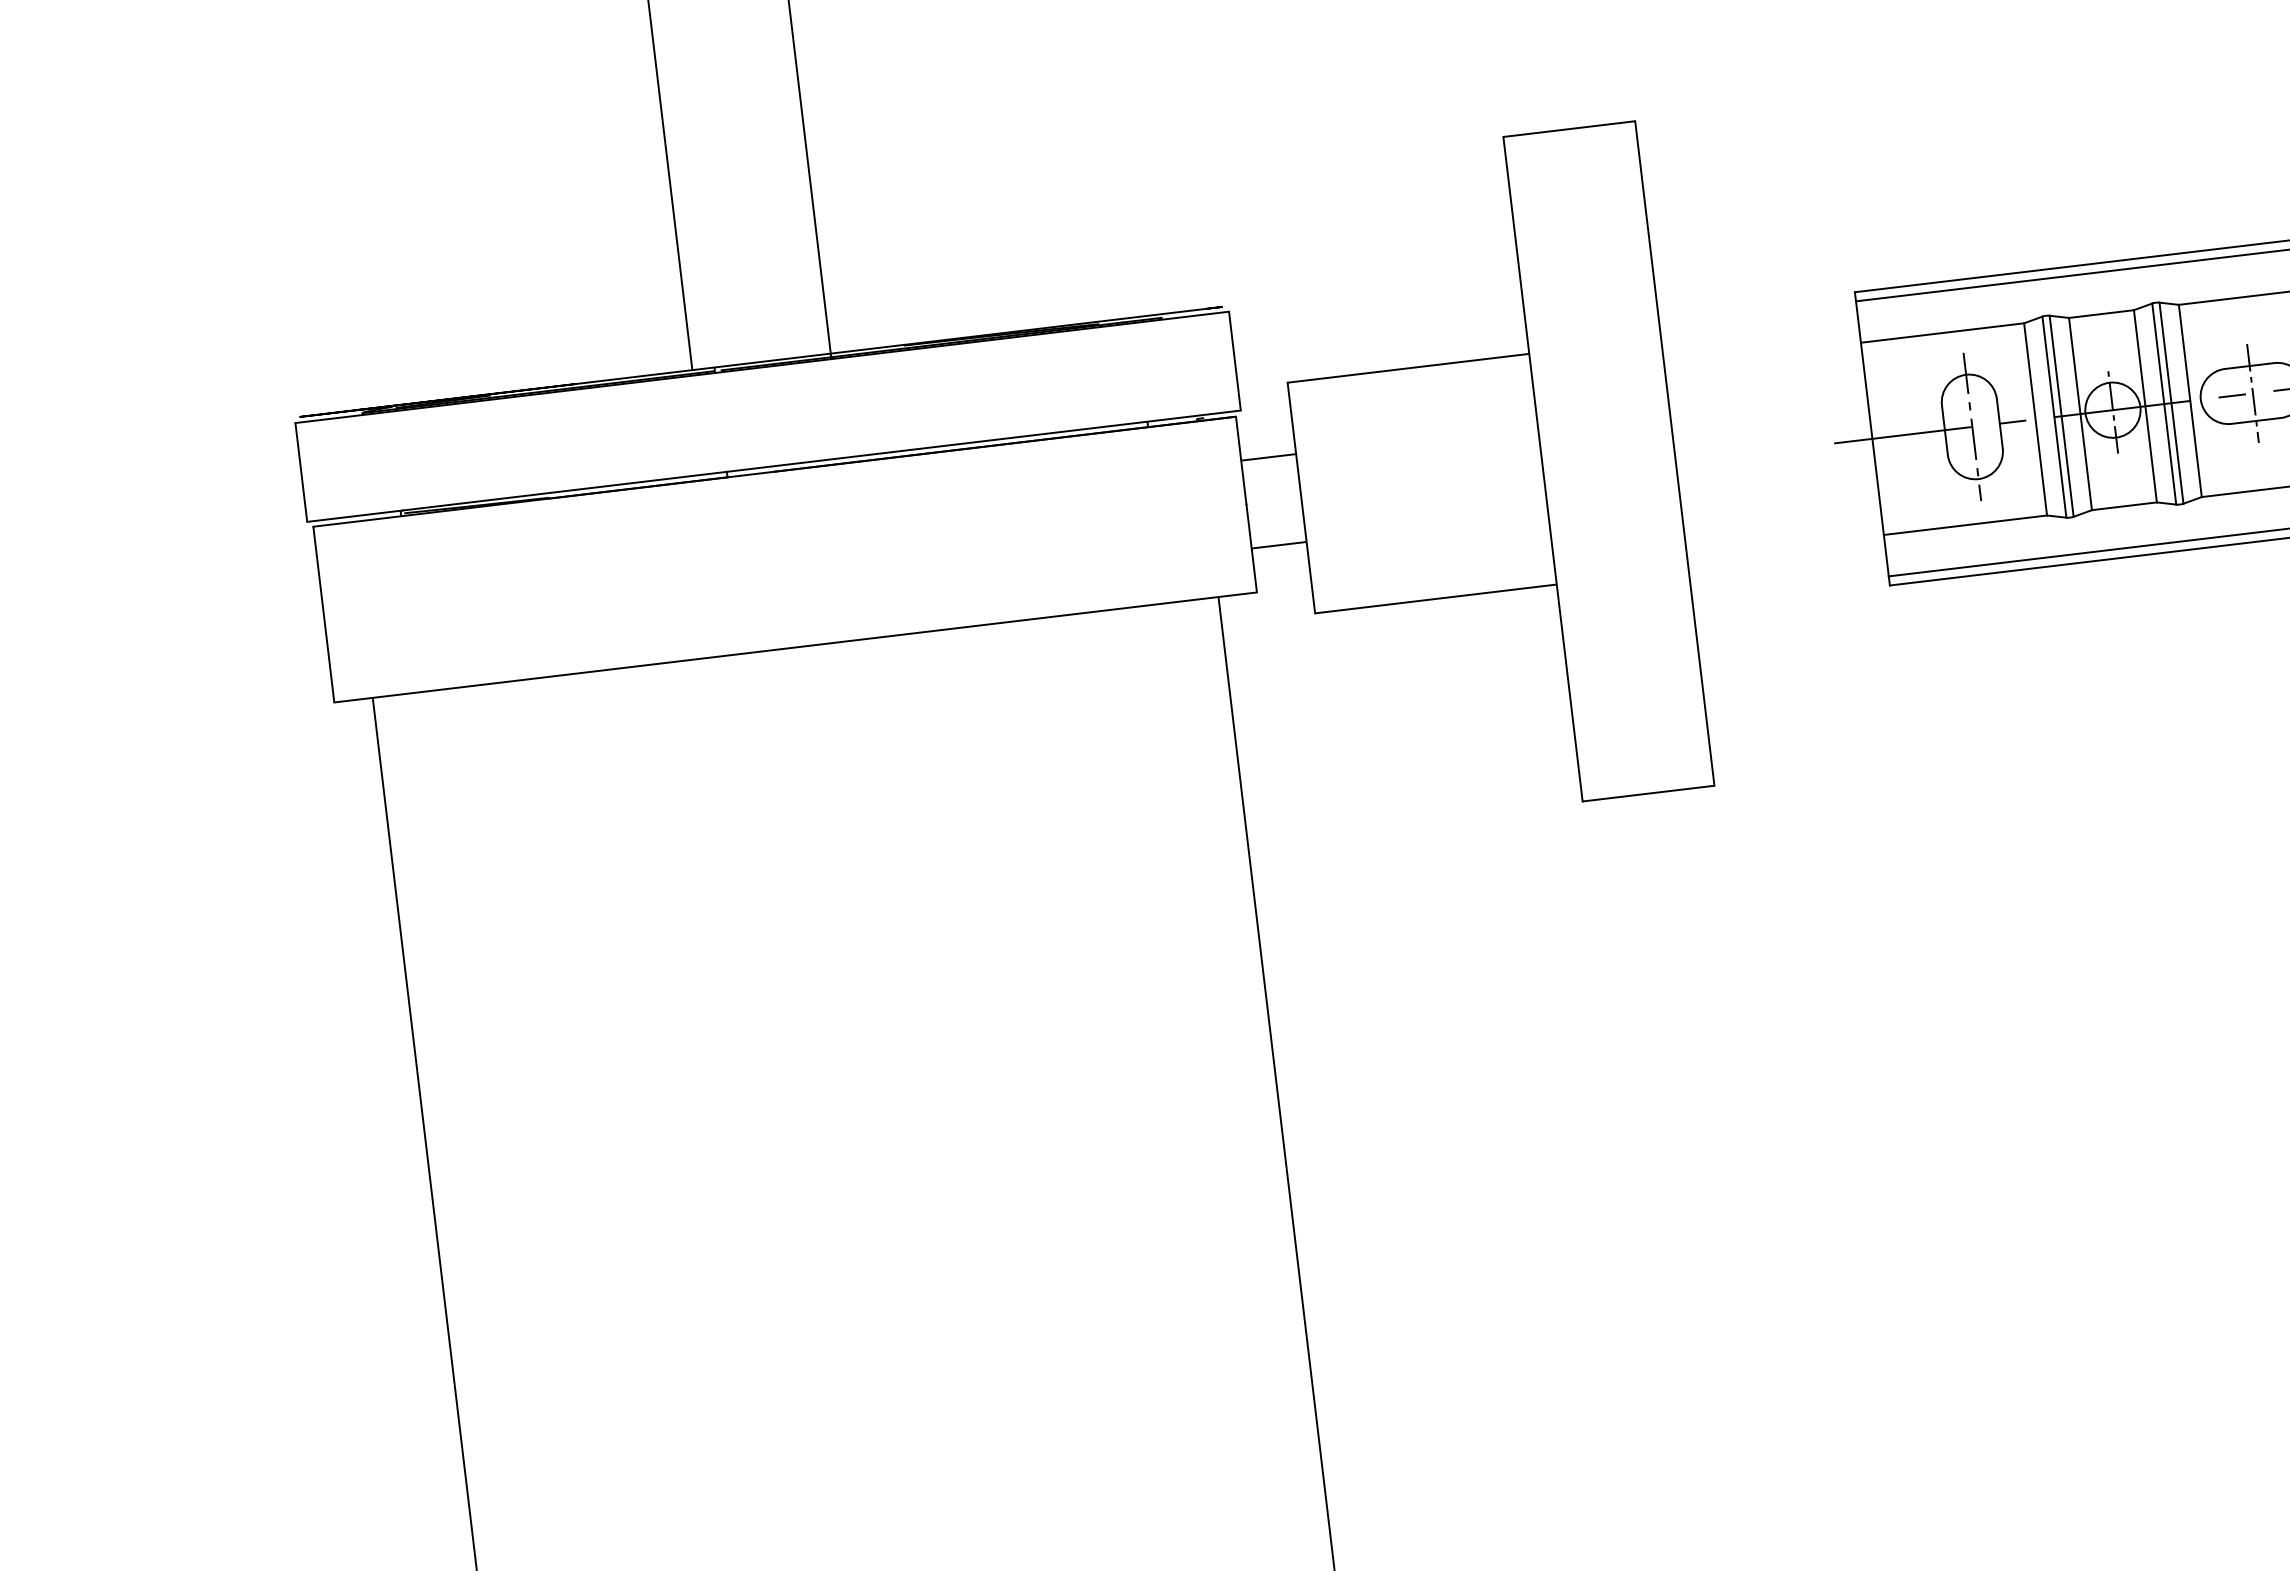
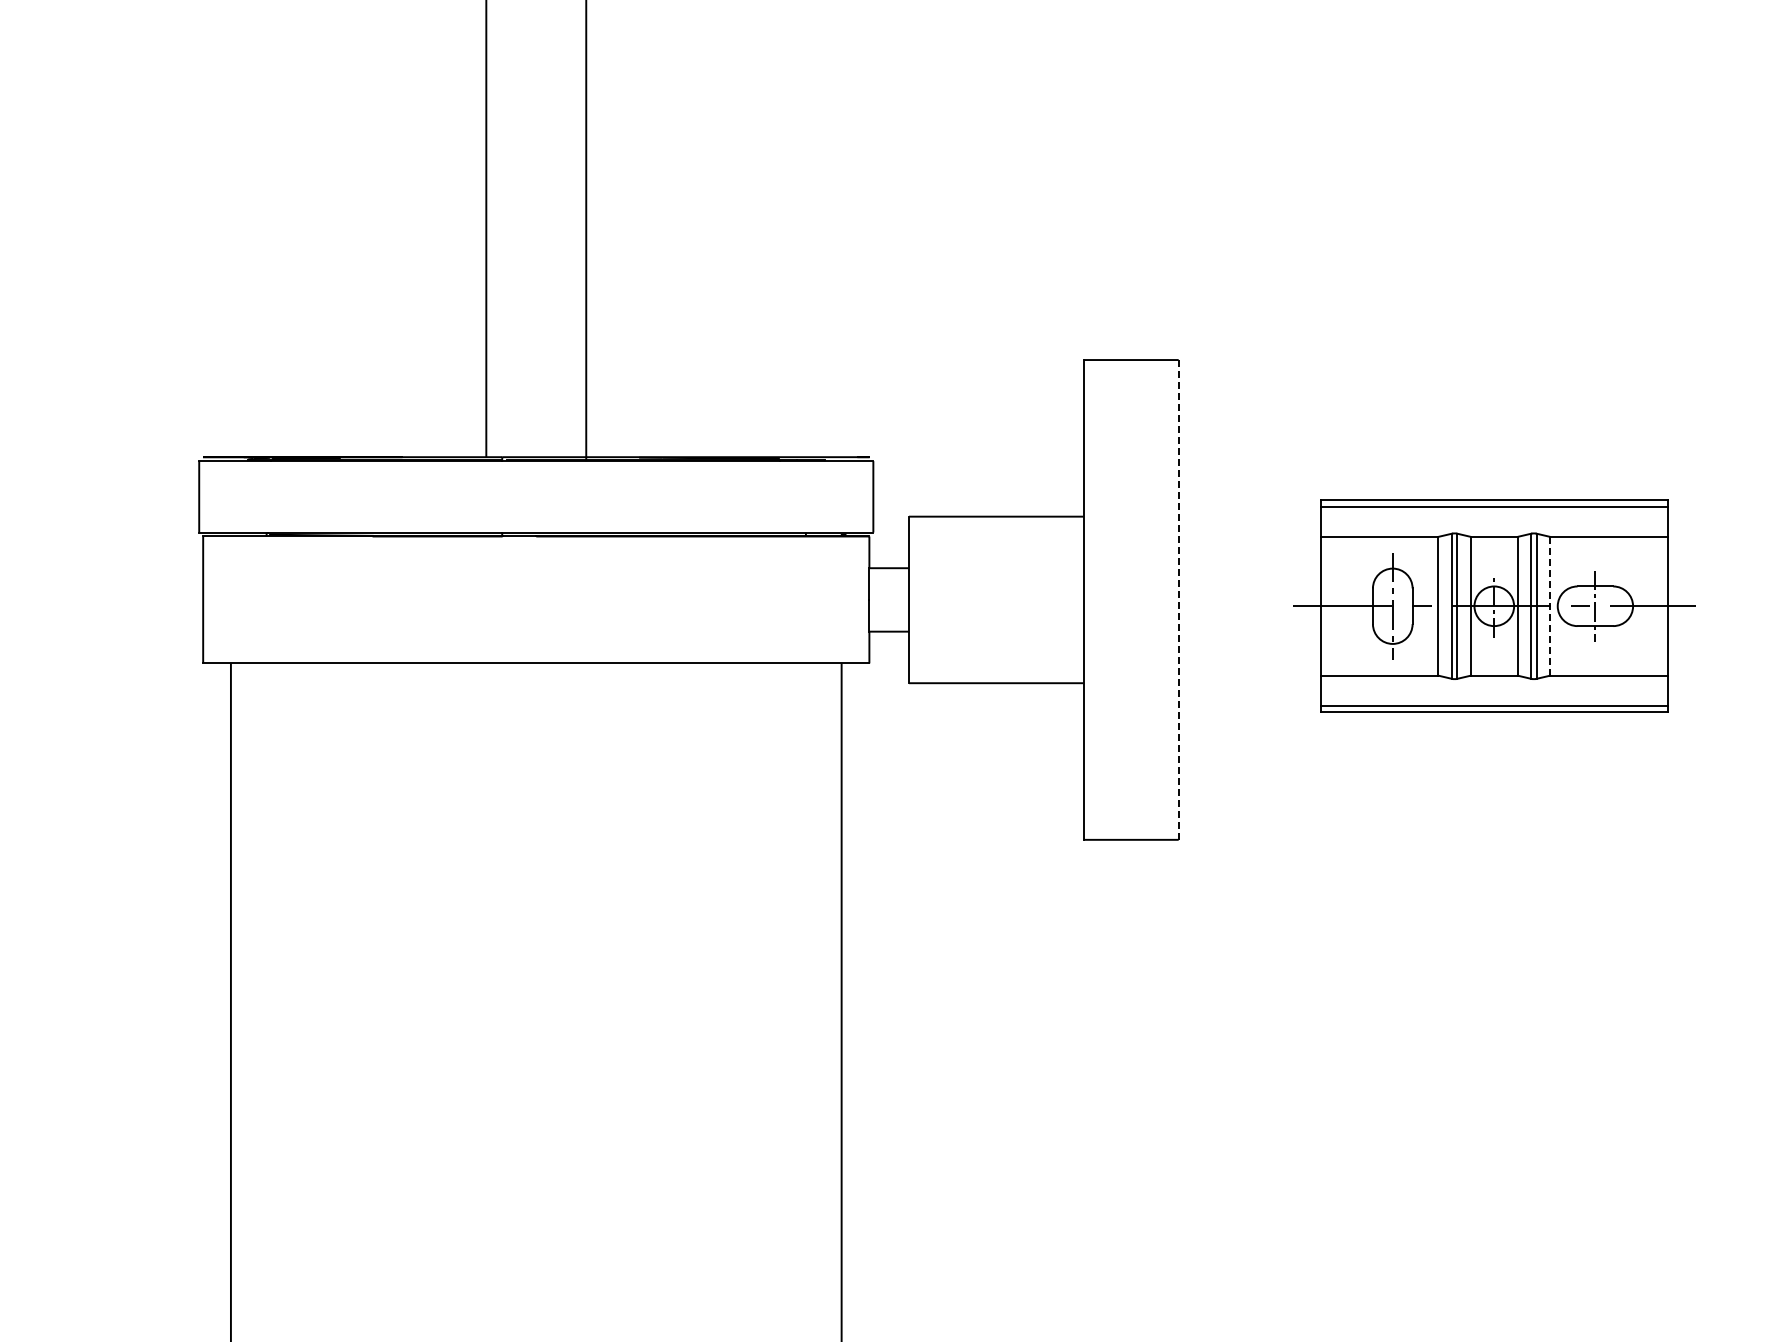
line: (2190, 401) -> (1550, 606), solid -> dashed
line: (1674, 452) -> (1178, 599), solid -> dashed

